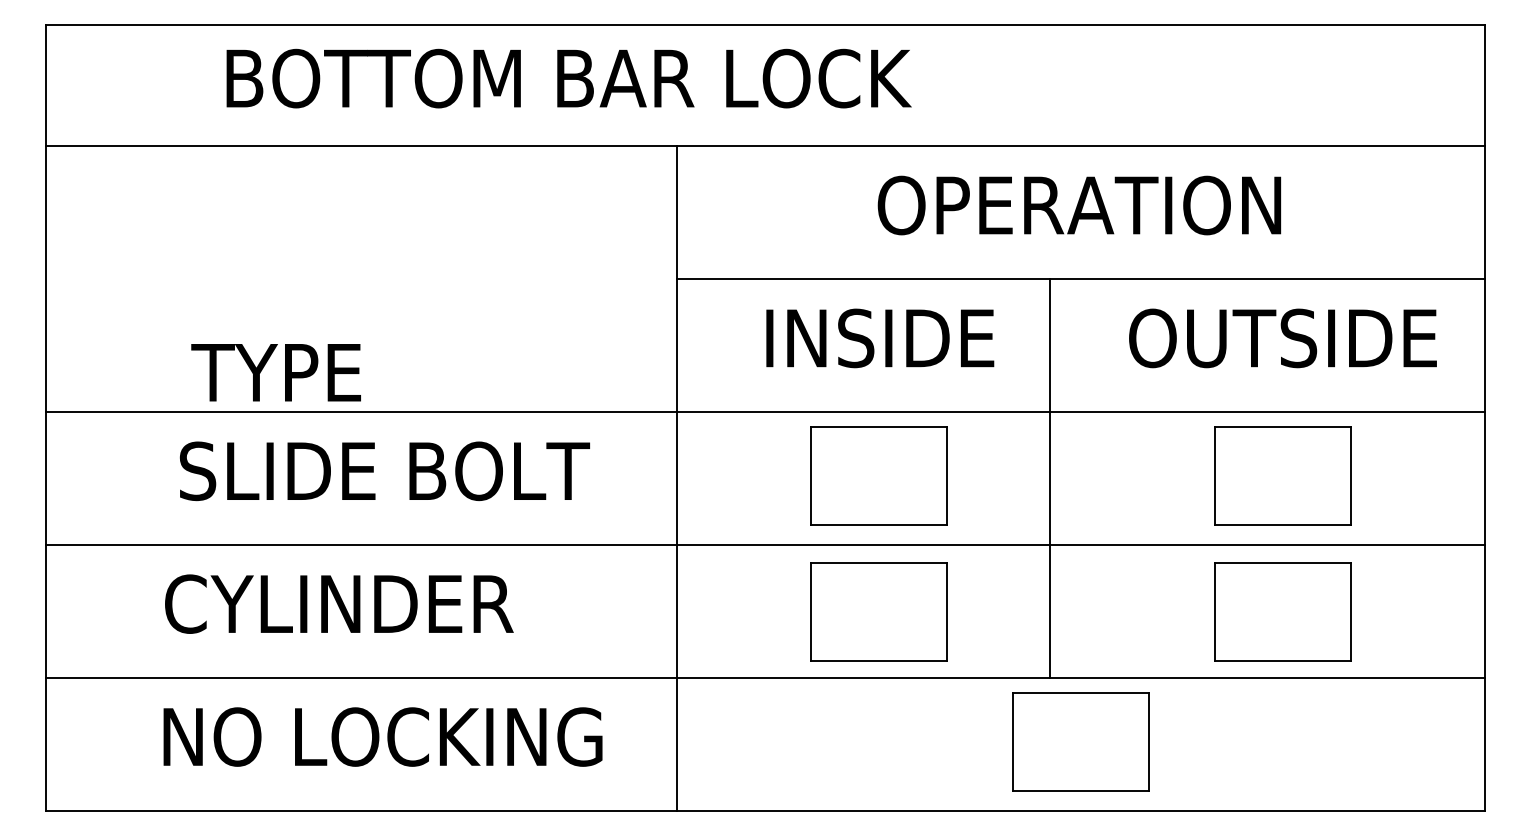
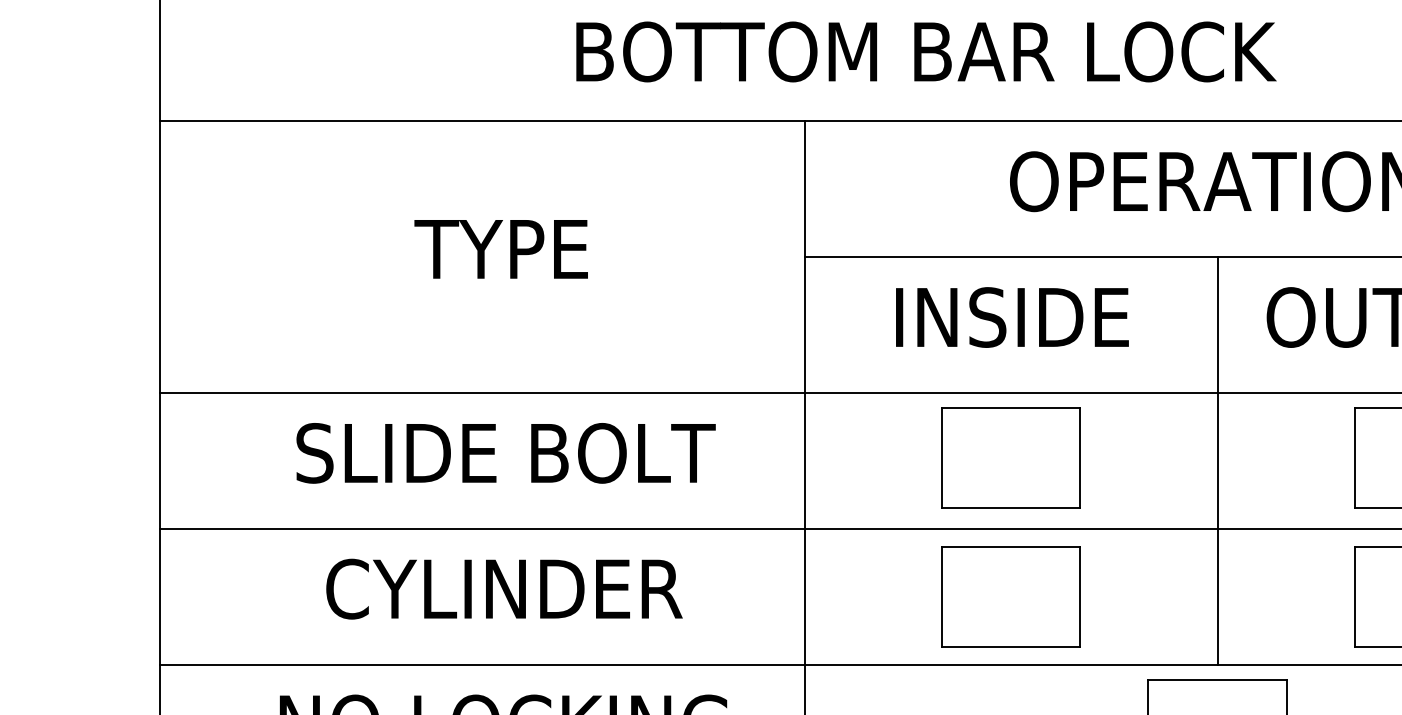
text: (568, 78) -> (925, 51), moved
text: (275, 372) -> (500, 249), moved
line: (1049, 478) -> (1217, 460), moved
text: (339, 603) -> (504, 588), moved

